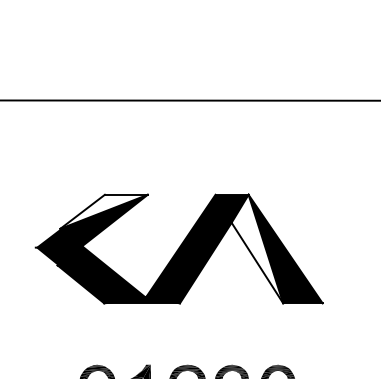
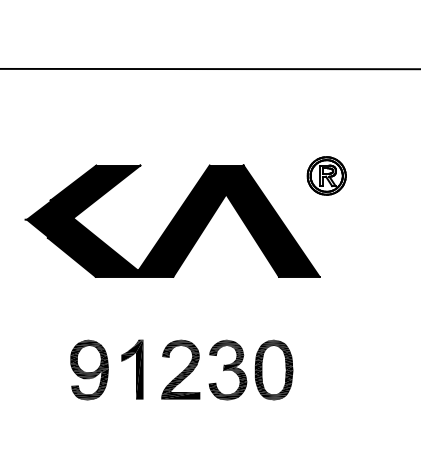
part: (329, 204) -> (326, 175), added
fill: (104, 211) -> (95, 182), added
fill: (257, 248) -> (252, 220), added

